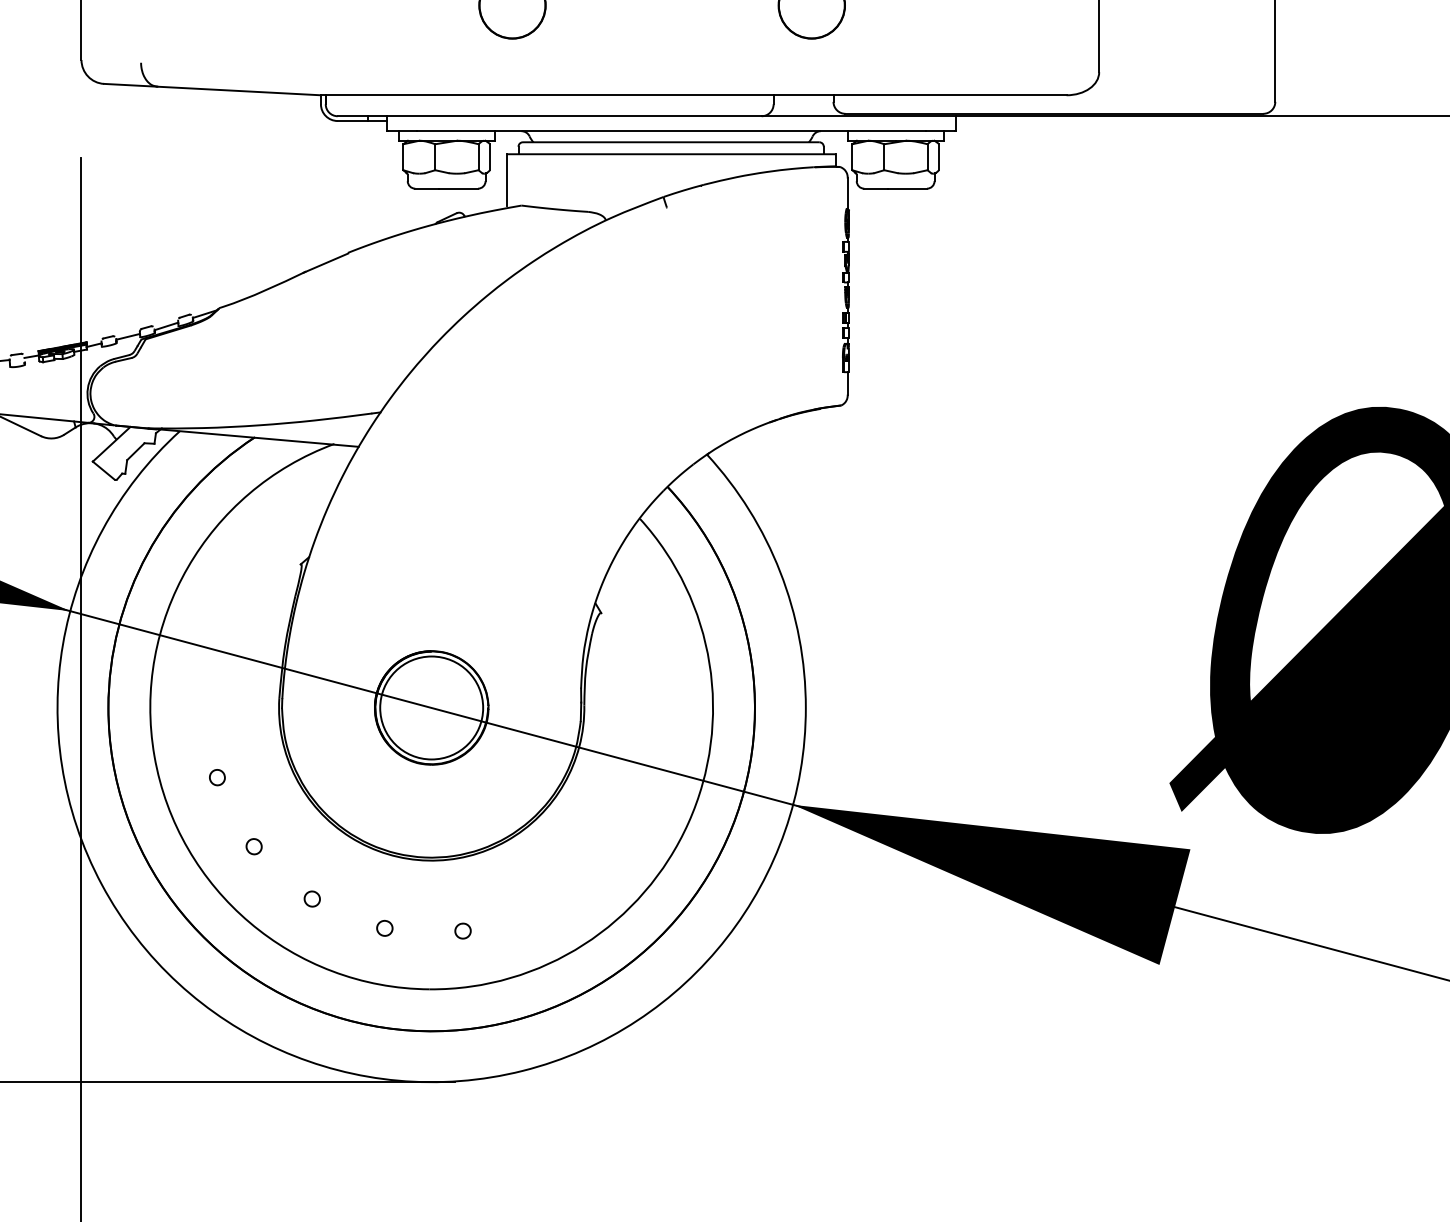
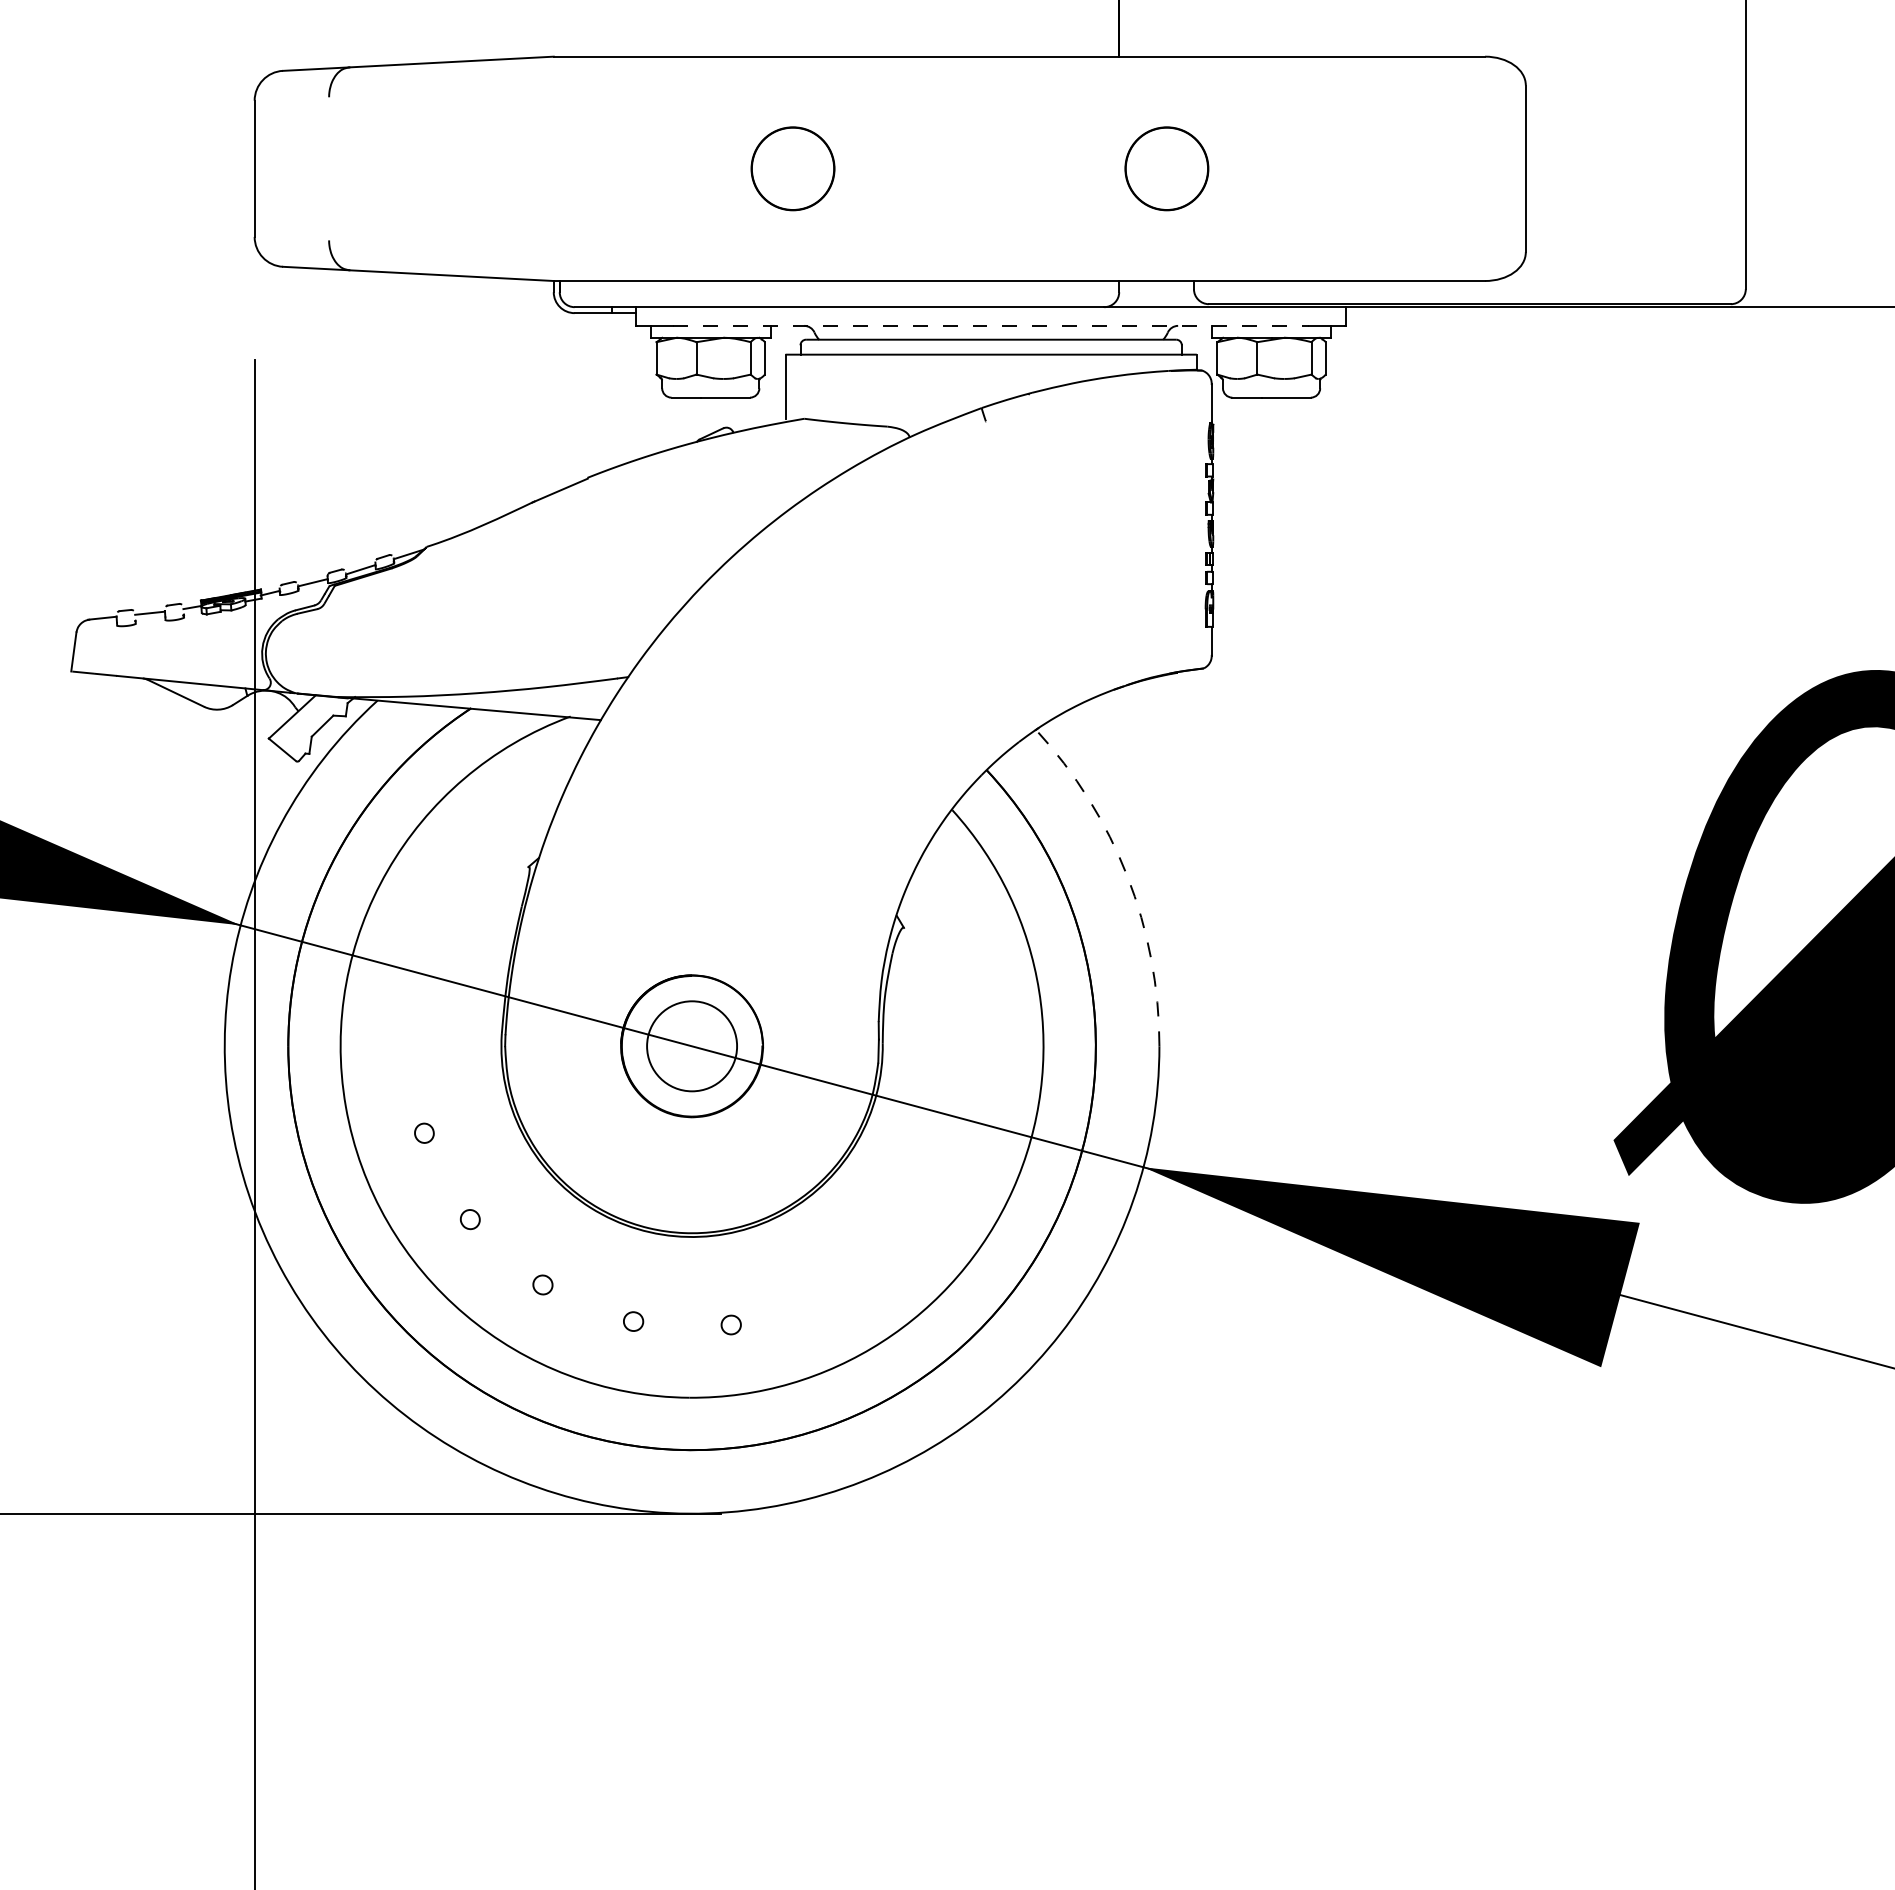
line: (671, 130) -> (991, 325), solid -> dashed
arc: (780, 572) -> (1127, 876), solid -> dashed
circle: (431, 708) -> (691, 1046), size x0.7

